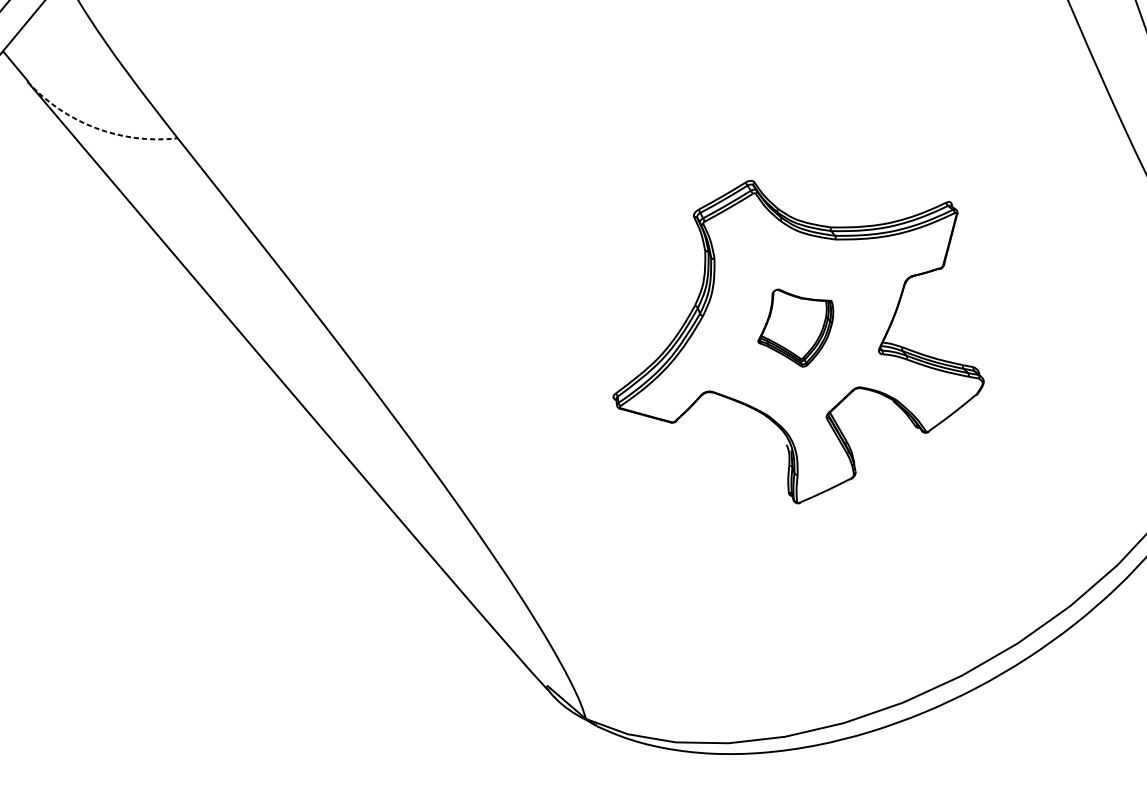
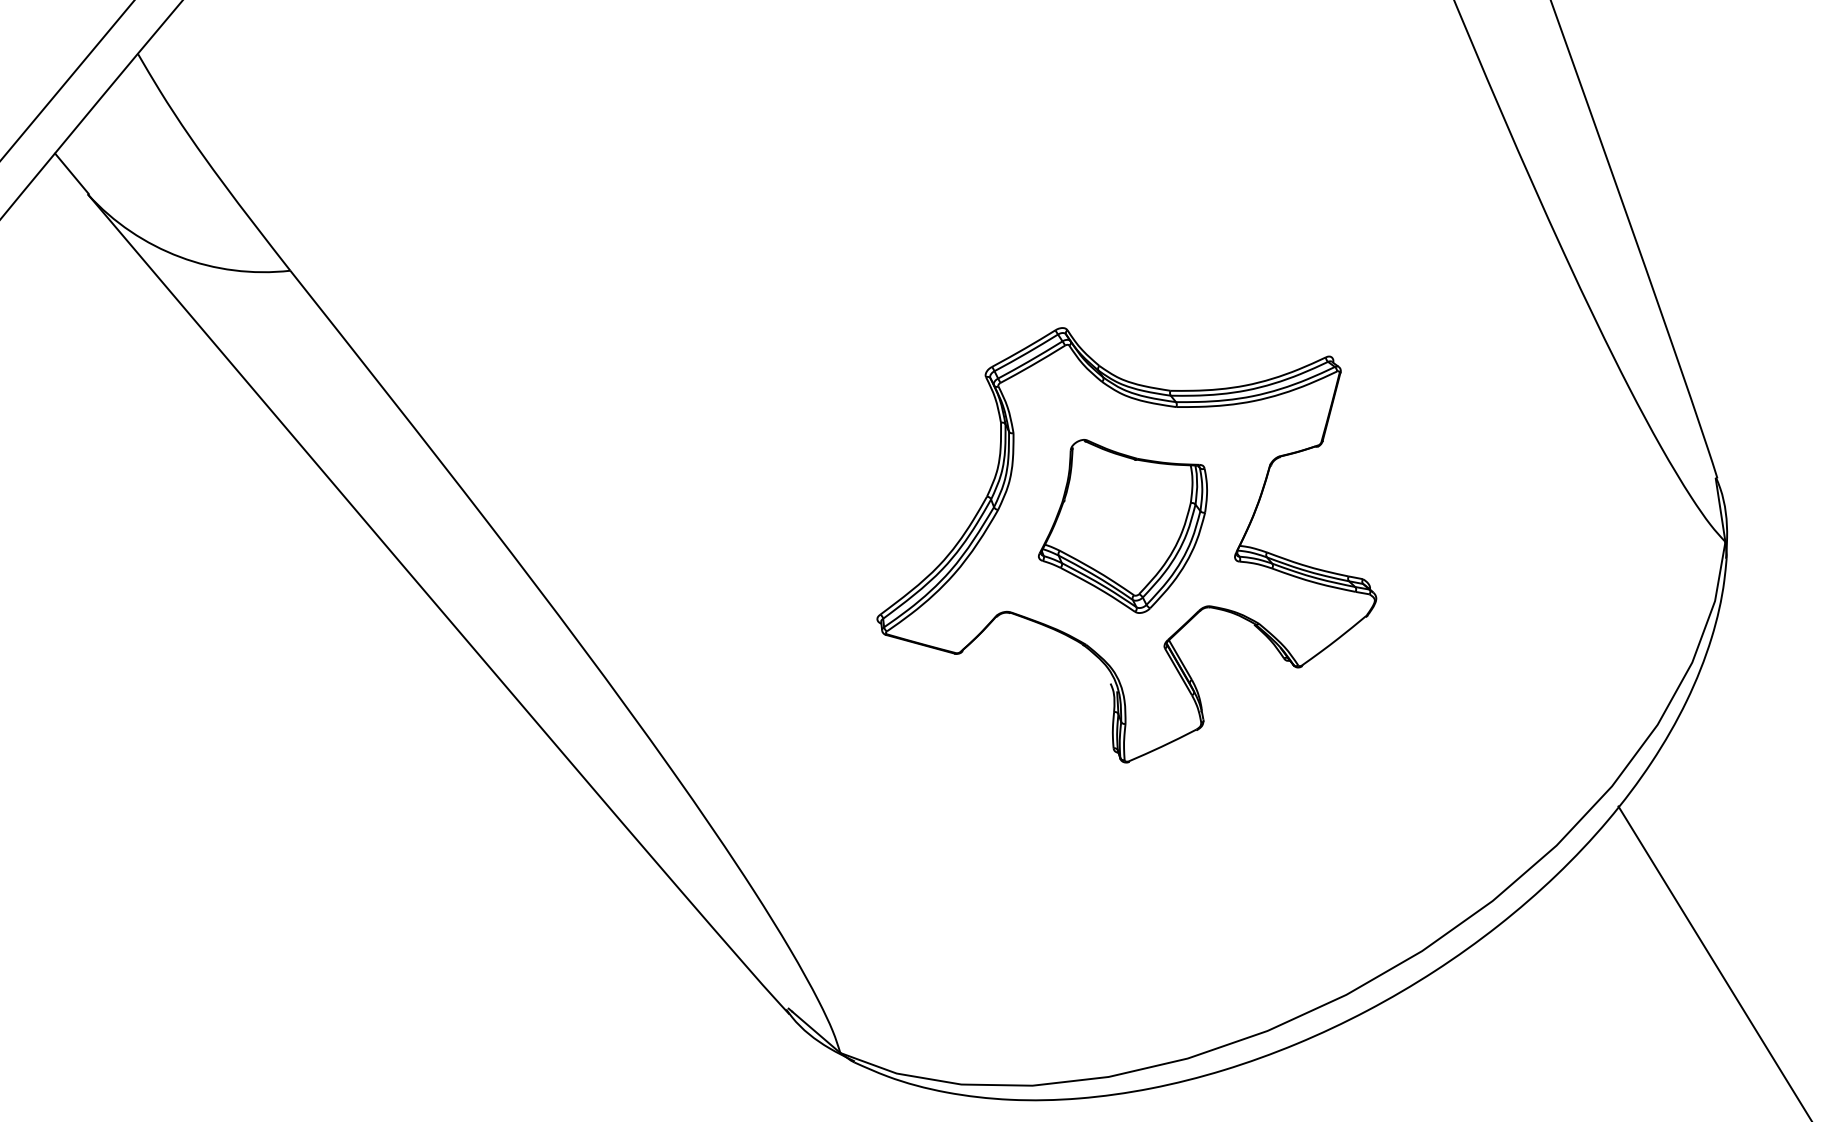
arc: (96, 128) -> (180, 257), dashed -> solid
part: (795, 328) -> (1122, 526), size x1.67

